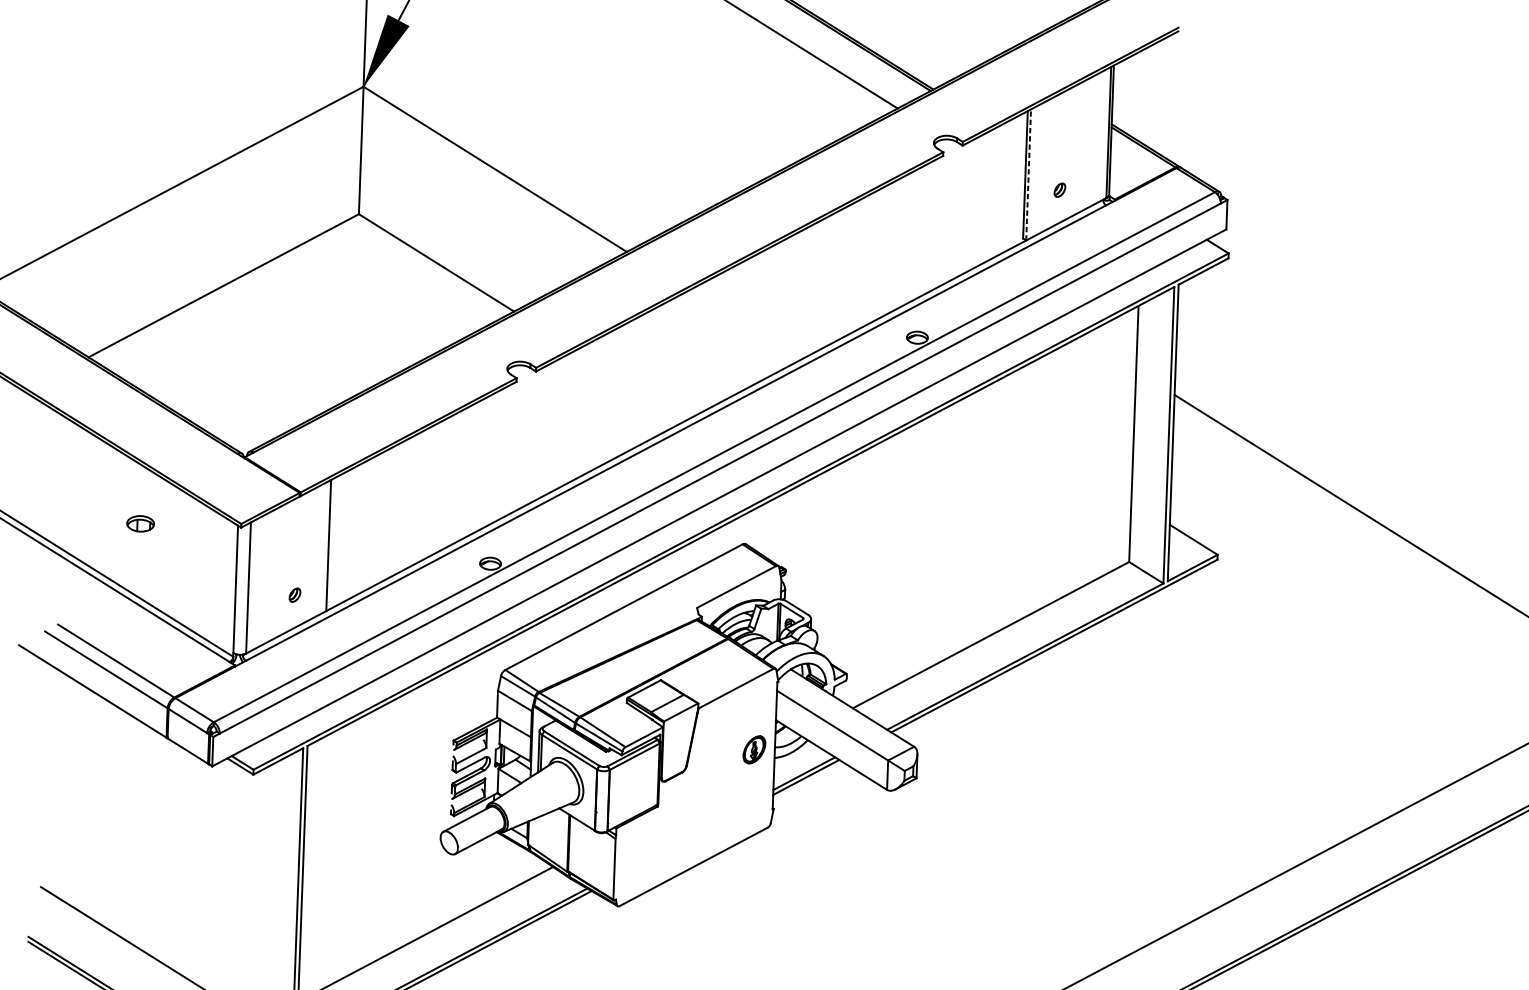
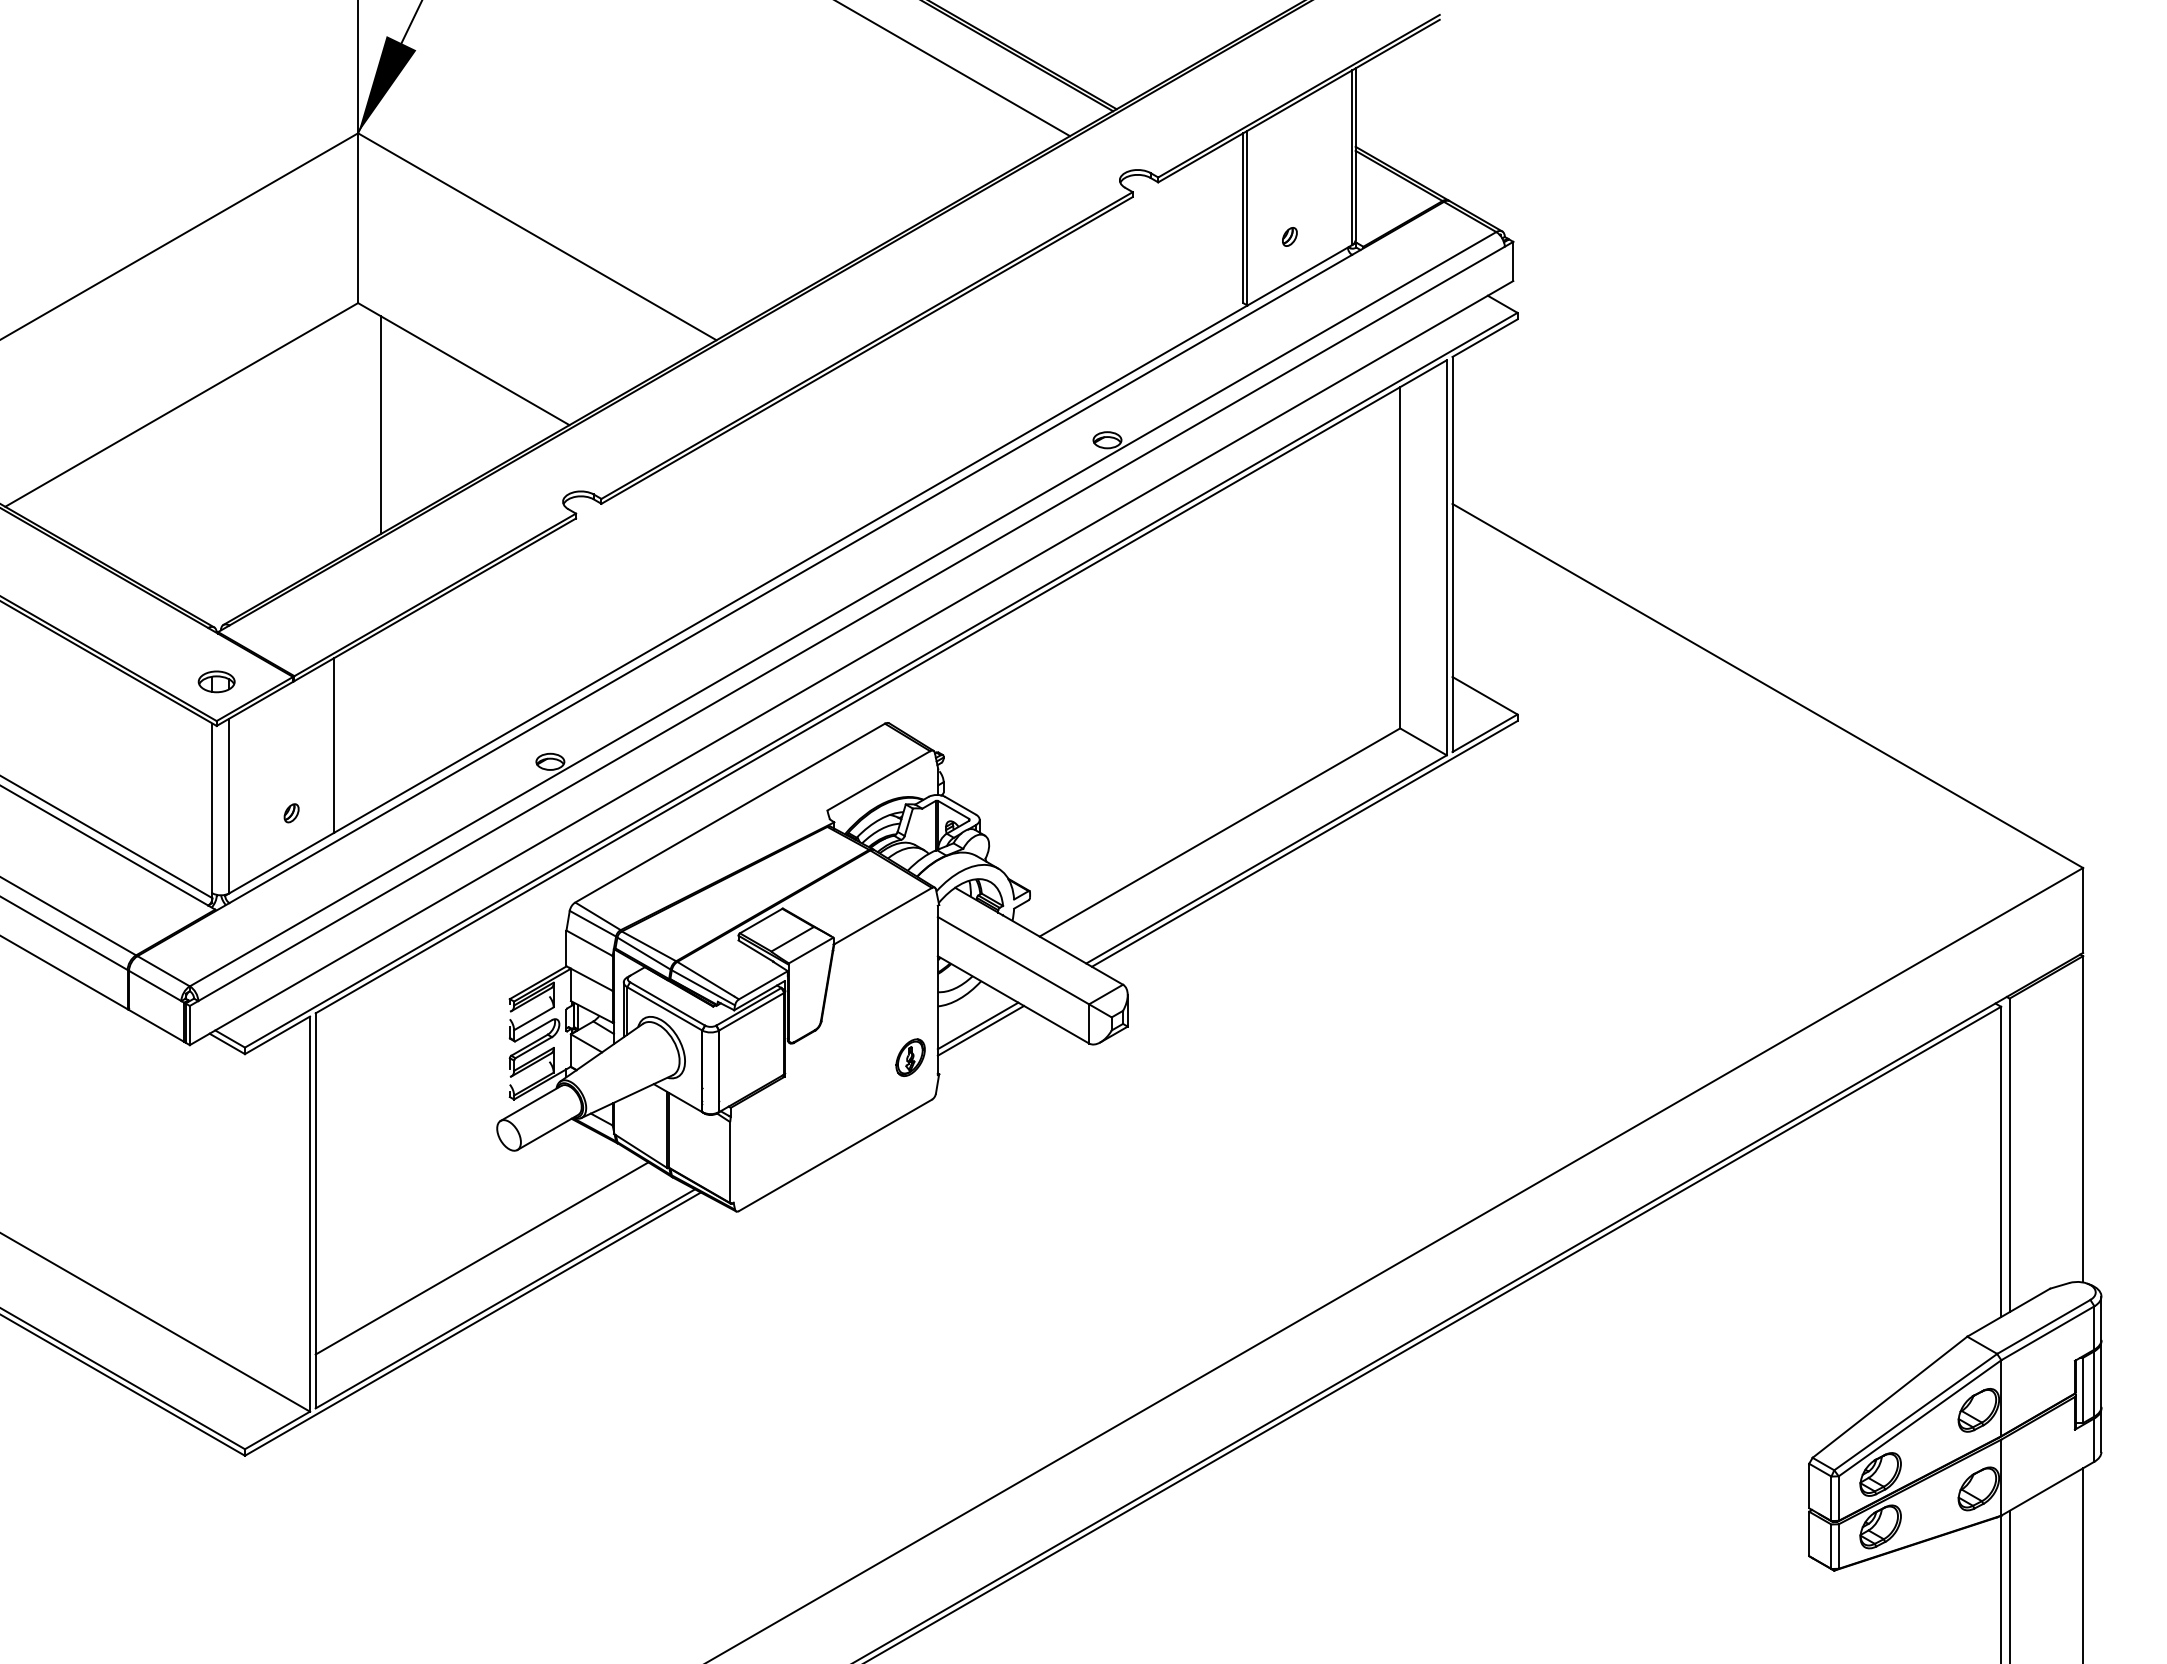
line: (1028, 174) -> (1247, 217), dashed -> solid
line: (372, 306) -> (380, 425), added
part: (140, 523) -> (216, 681), moved
part: (754, 749) -> (910, 1057), moved

